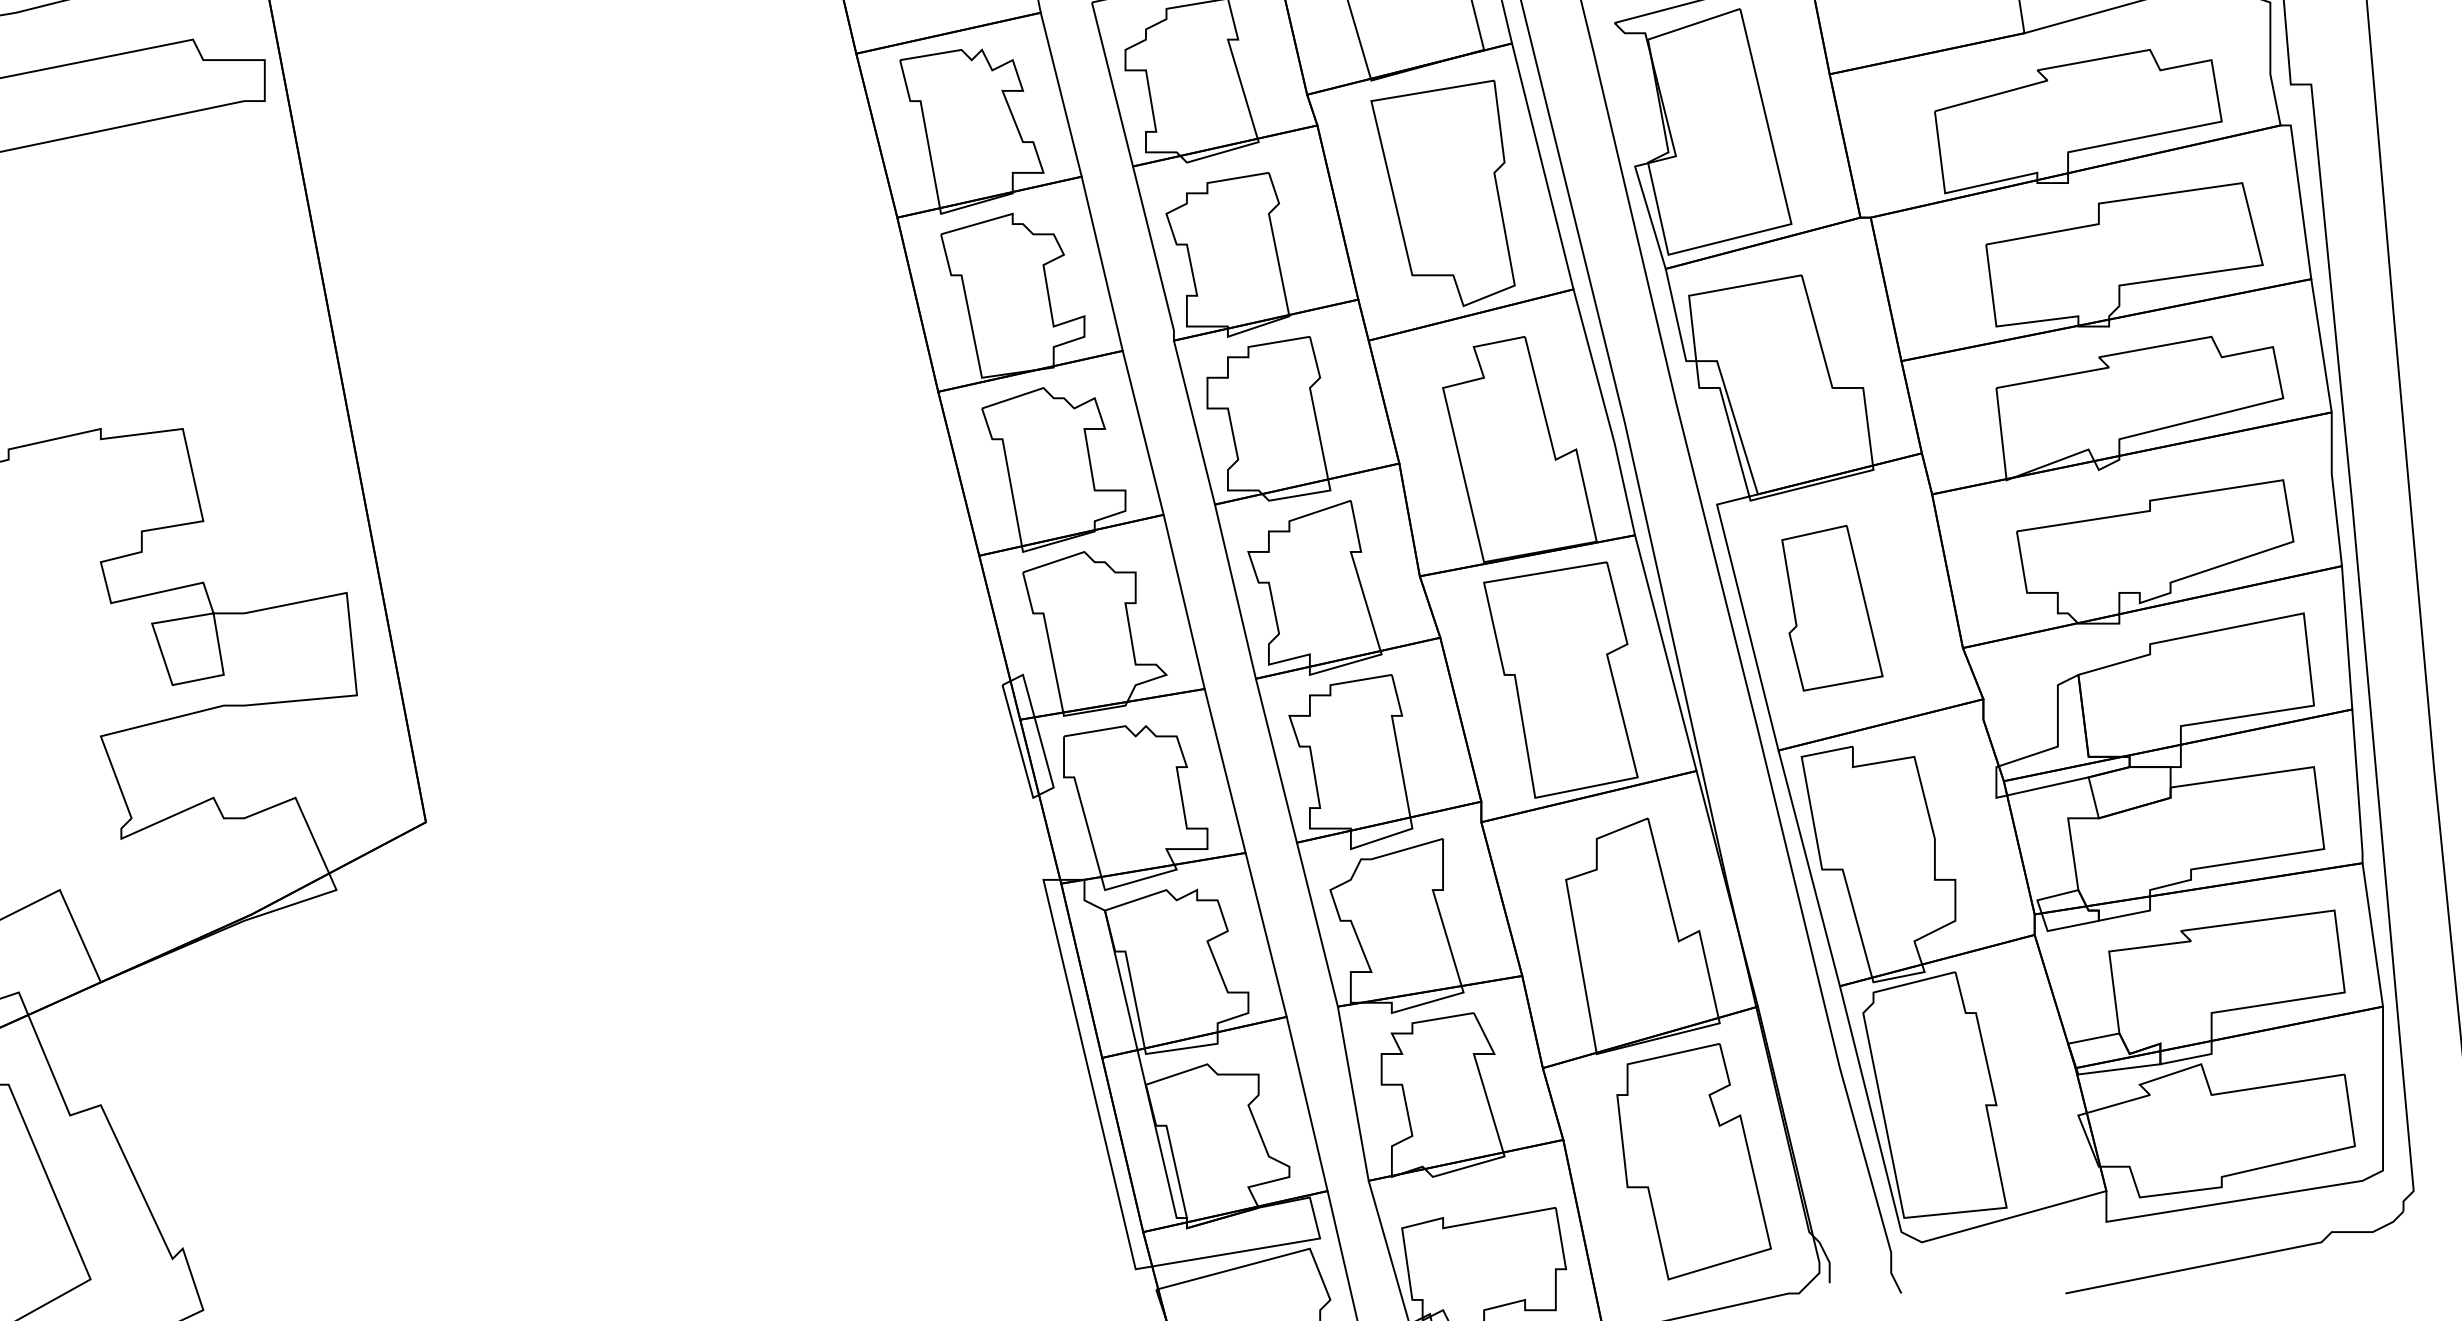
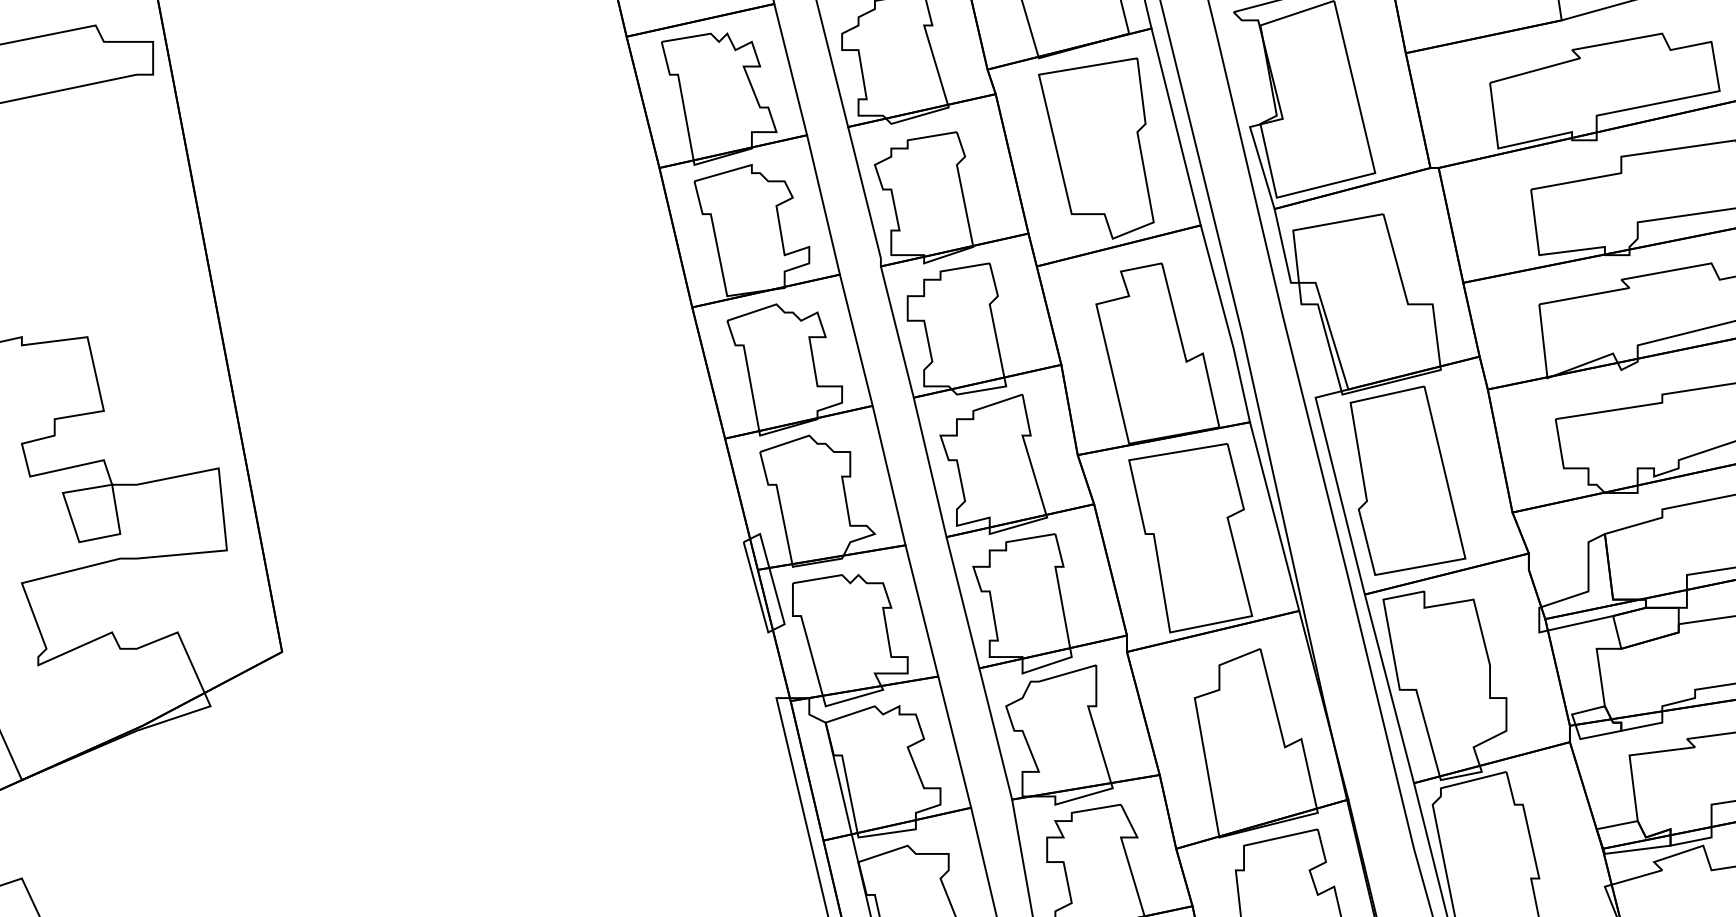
part: (1832, 607) -> (1408, 480), size x1.43

